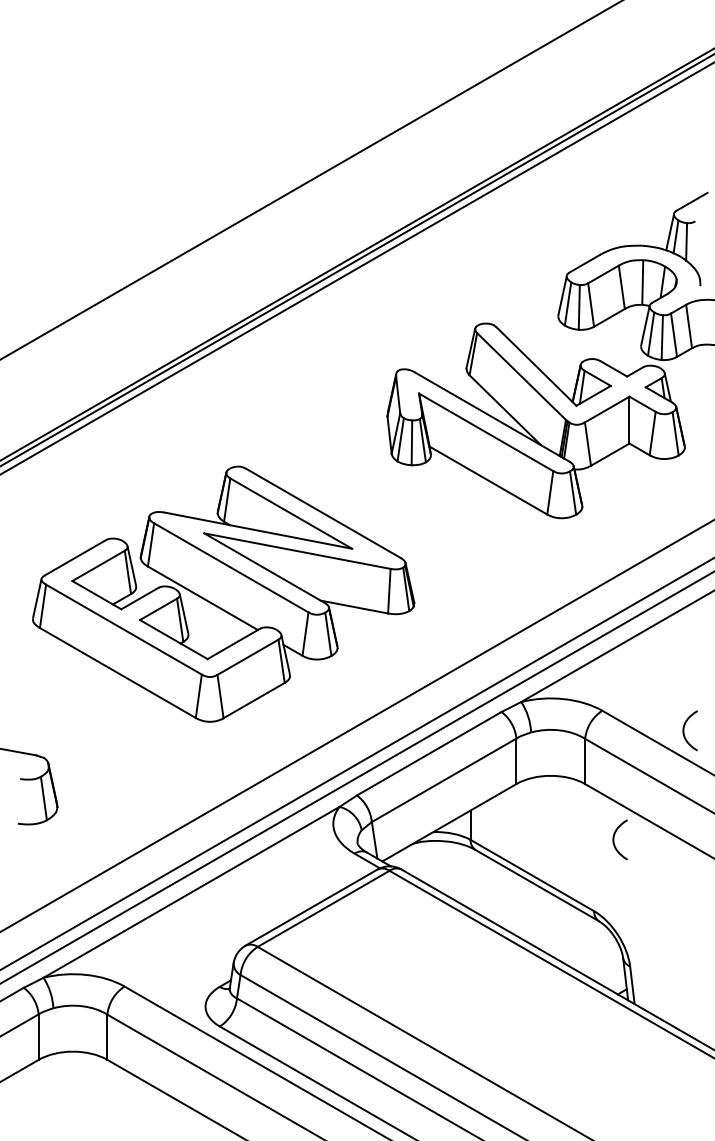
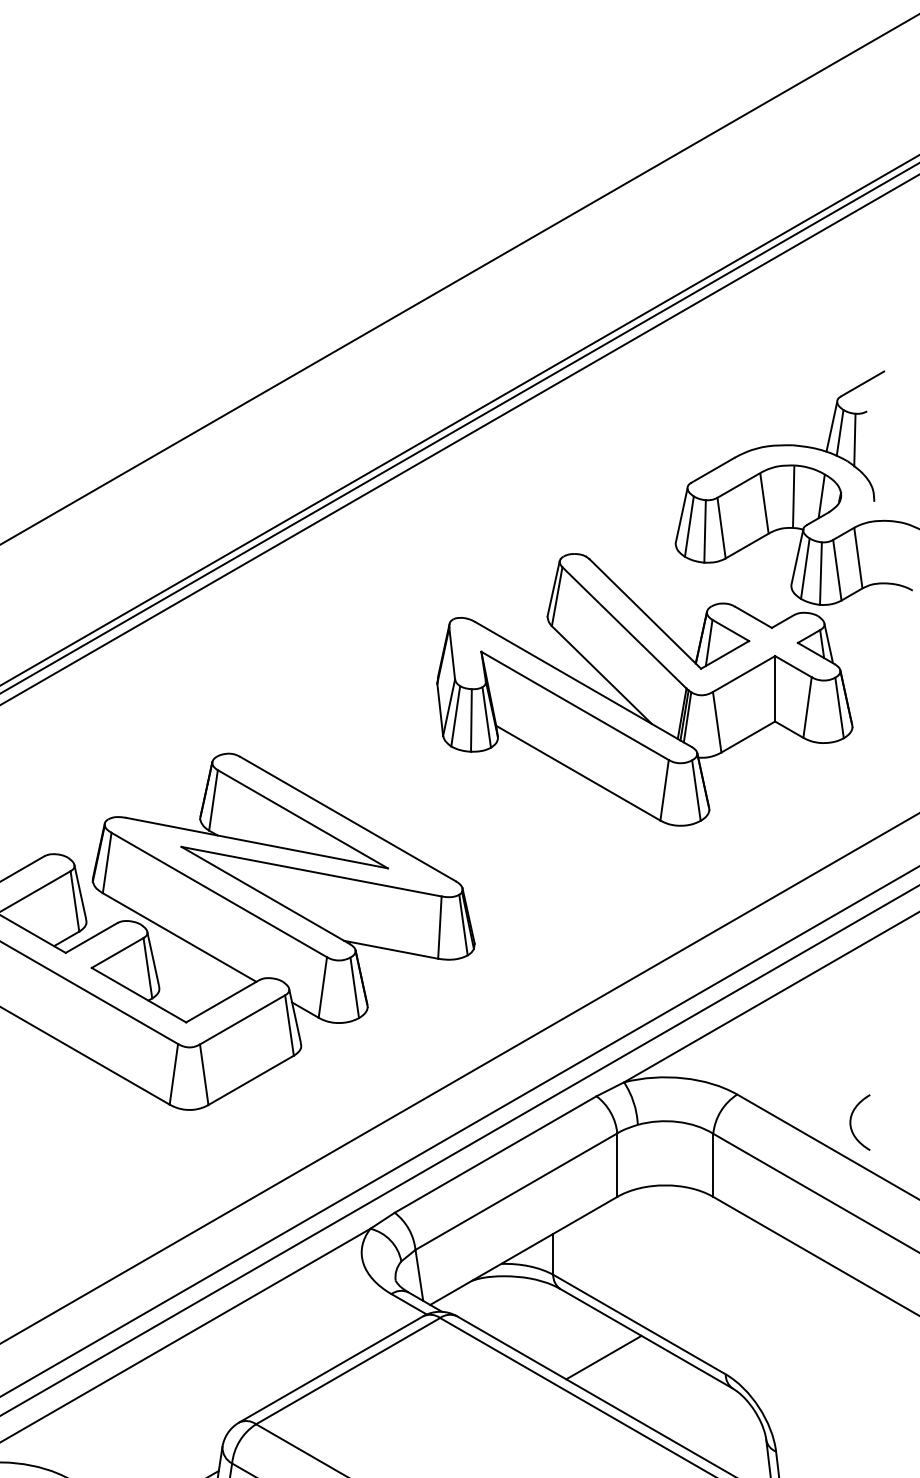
curve: (614, 839) -> (754, 1274), removed
line: (506, 898) -> (603, 1356), added

